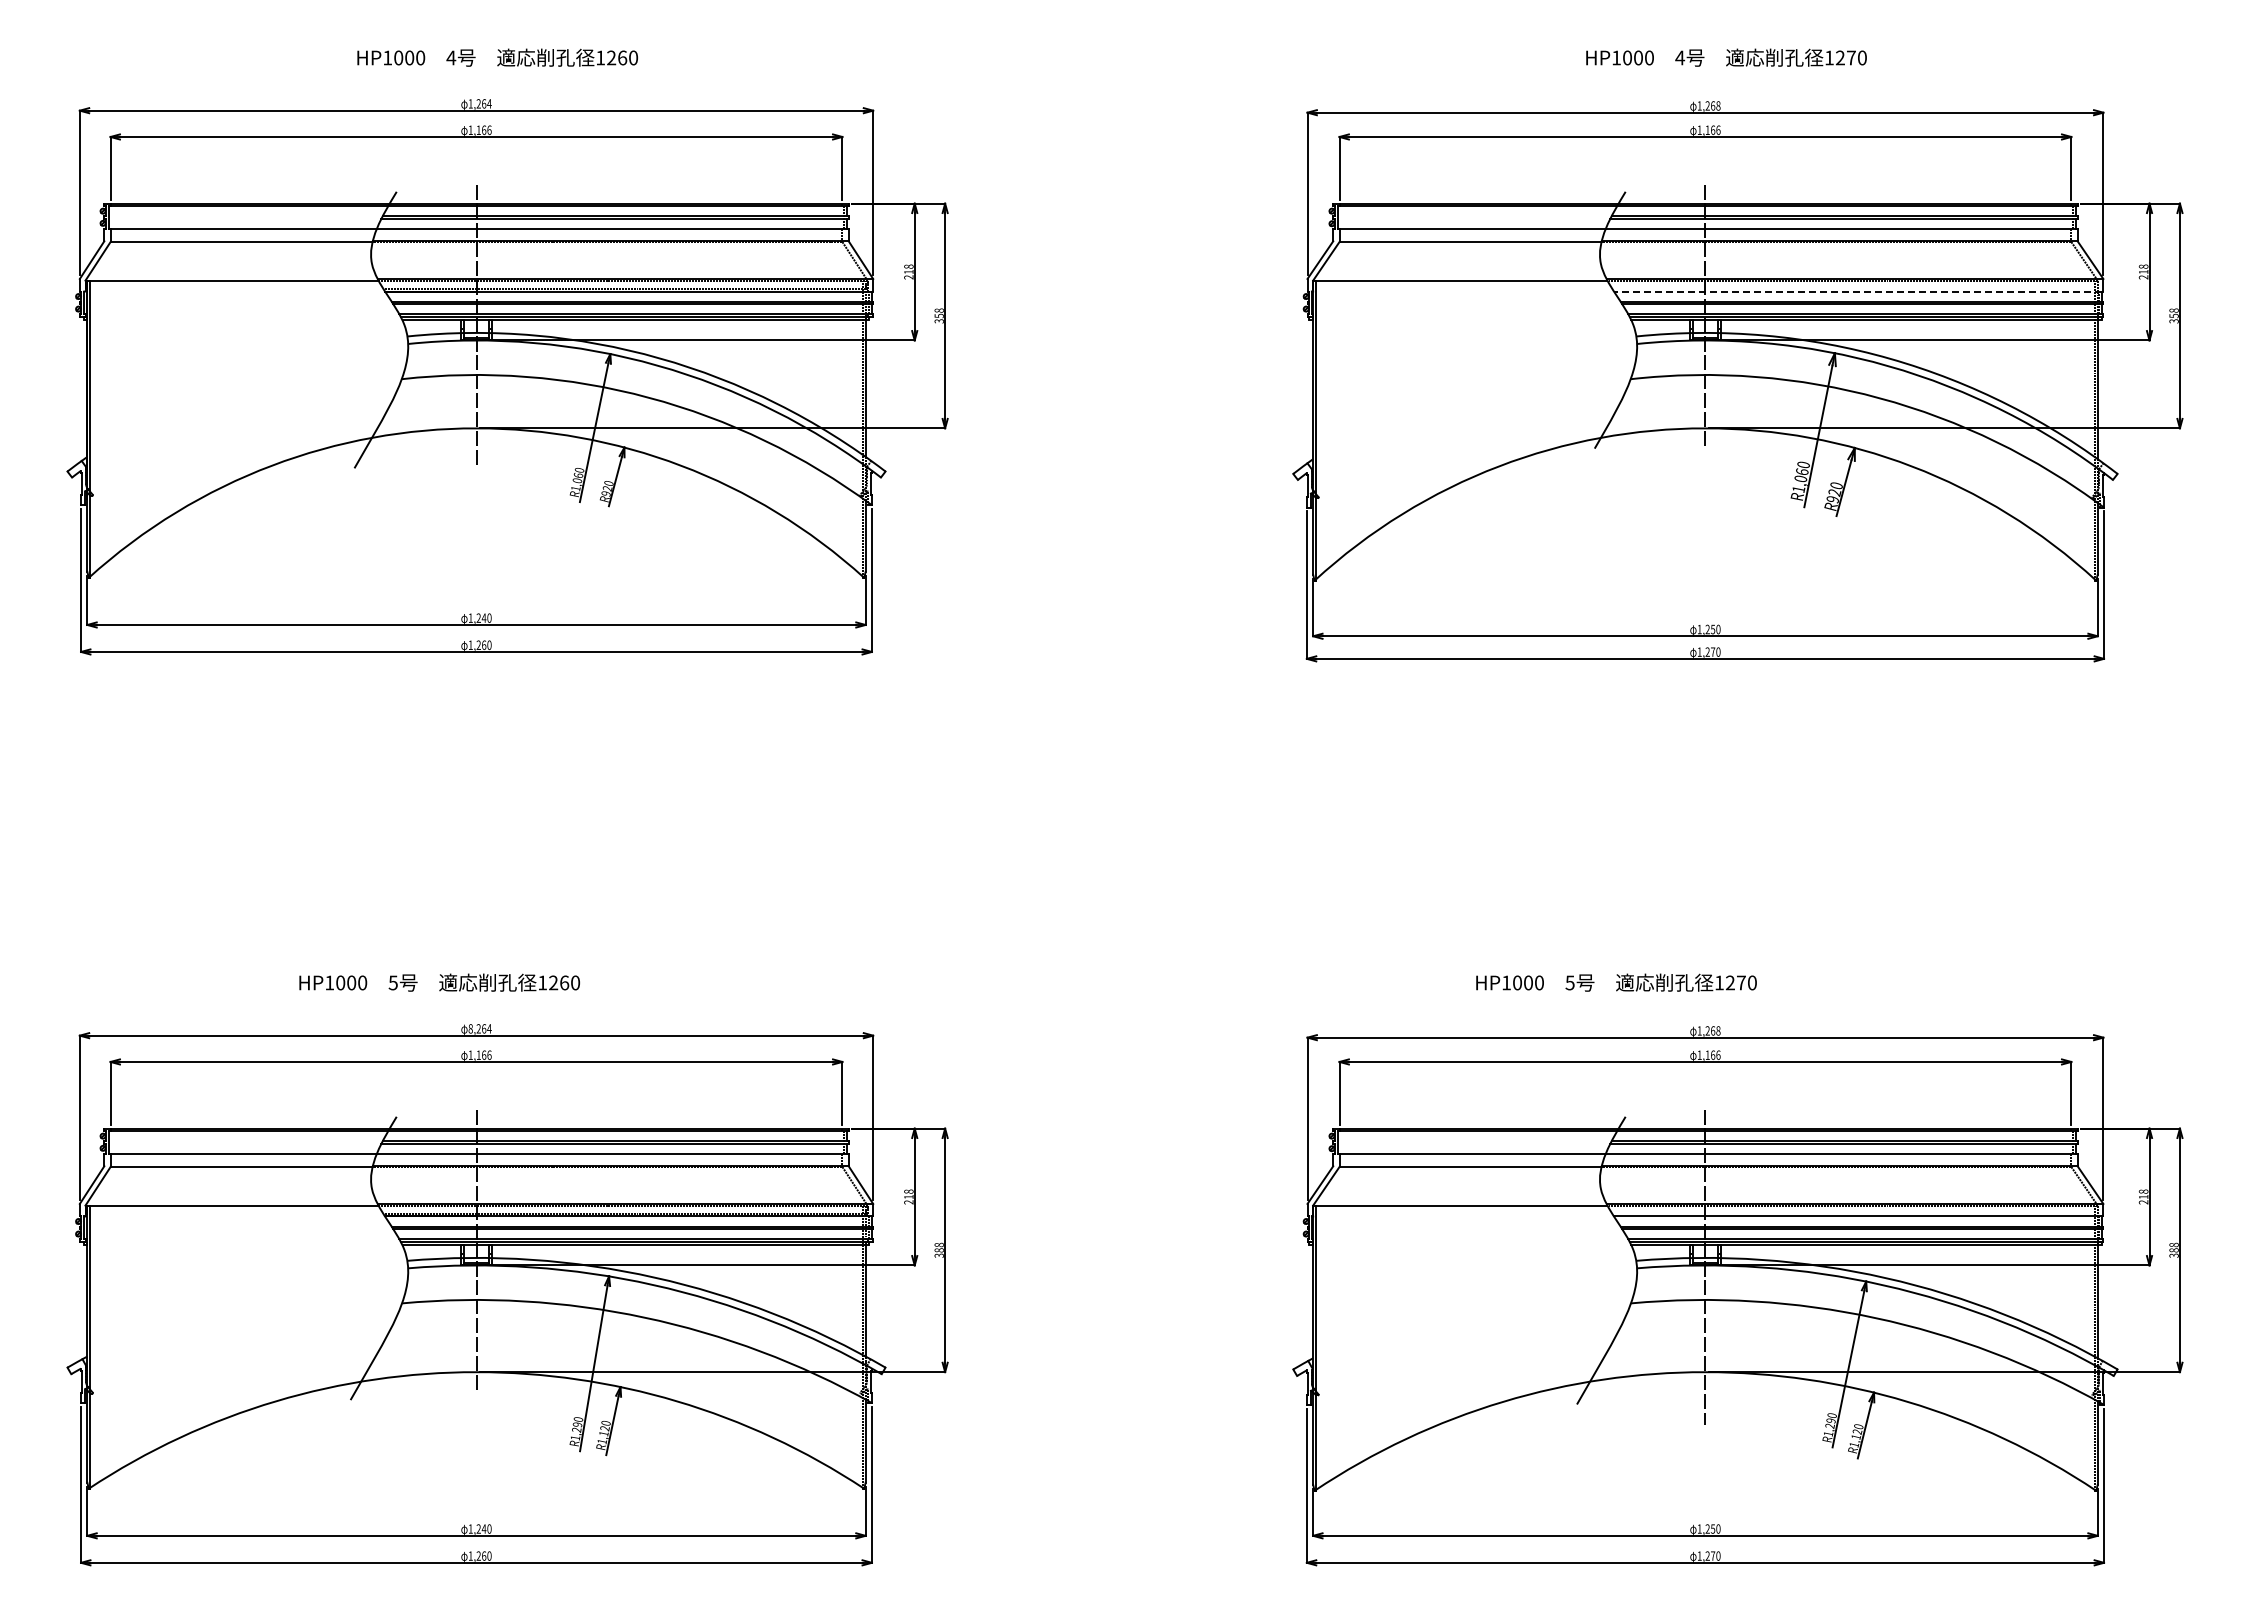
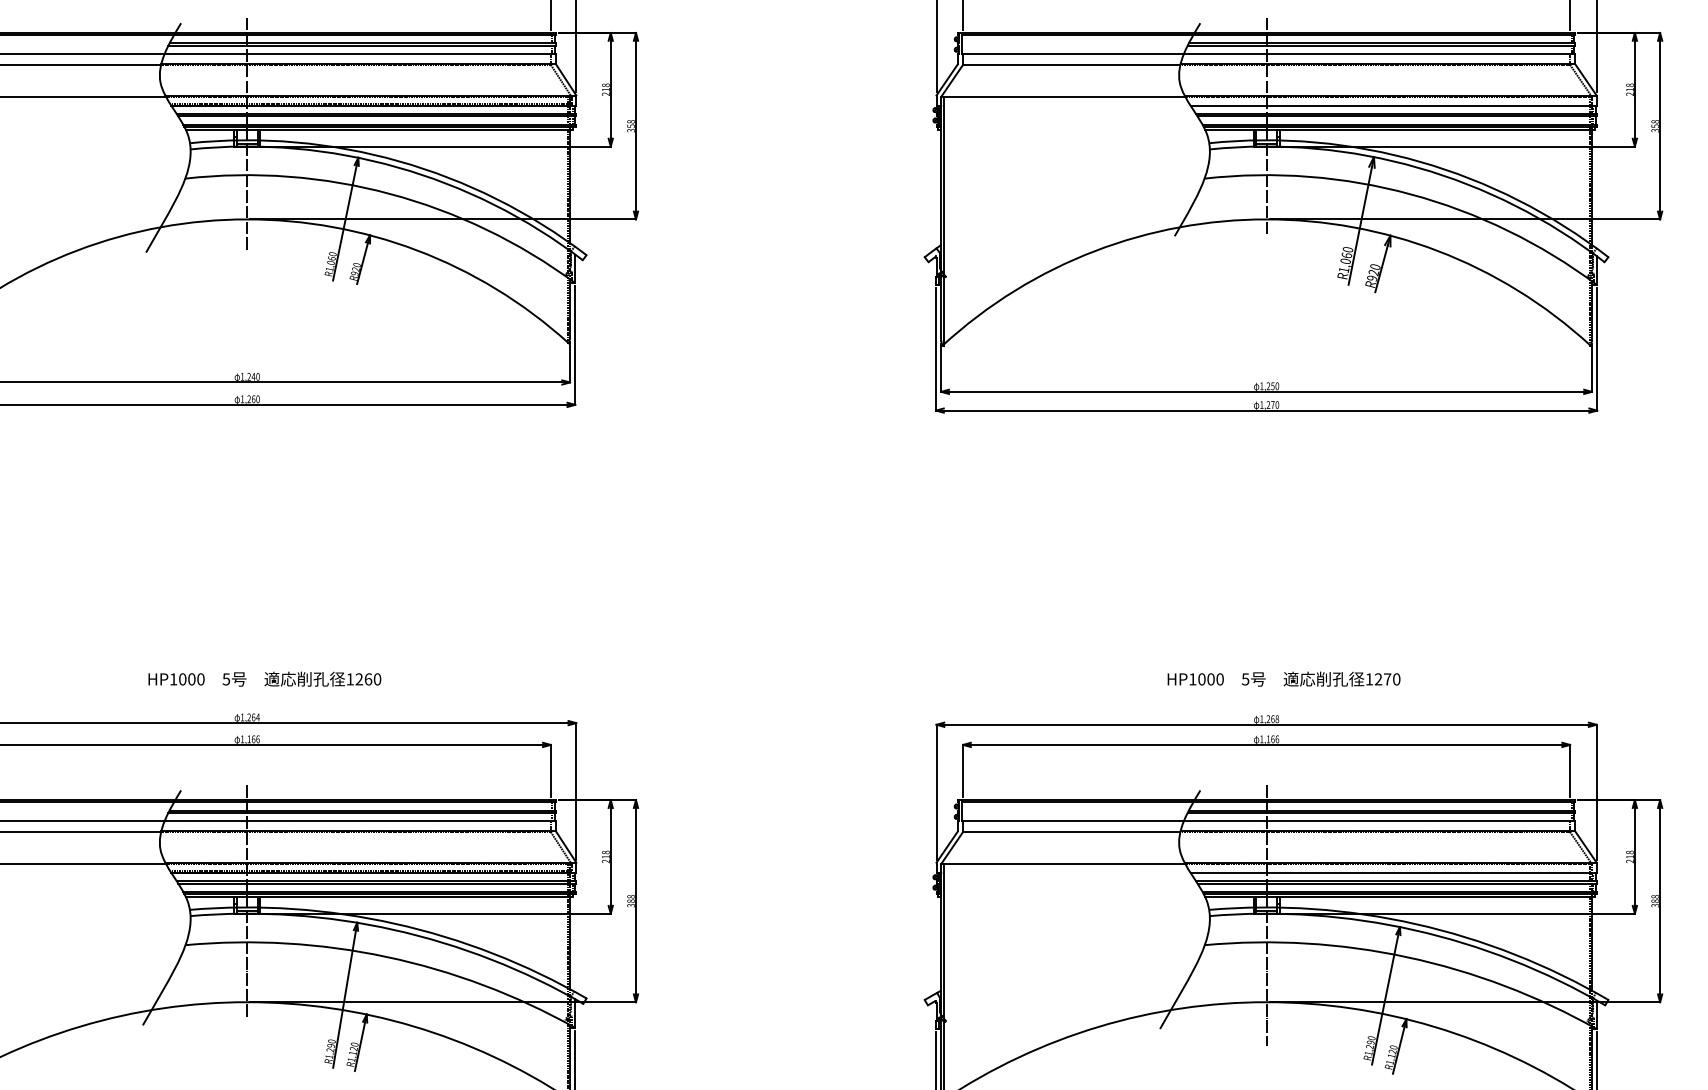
line: (1857, 291) -> (1392, 105), dashed -> solid
text: (439, 982) -> (264, 679), moved
text: (1616, 982) -> (1284, 679), moved
text: (470, 1028) -> (242, 717), 8,264 -> 1,264

